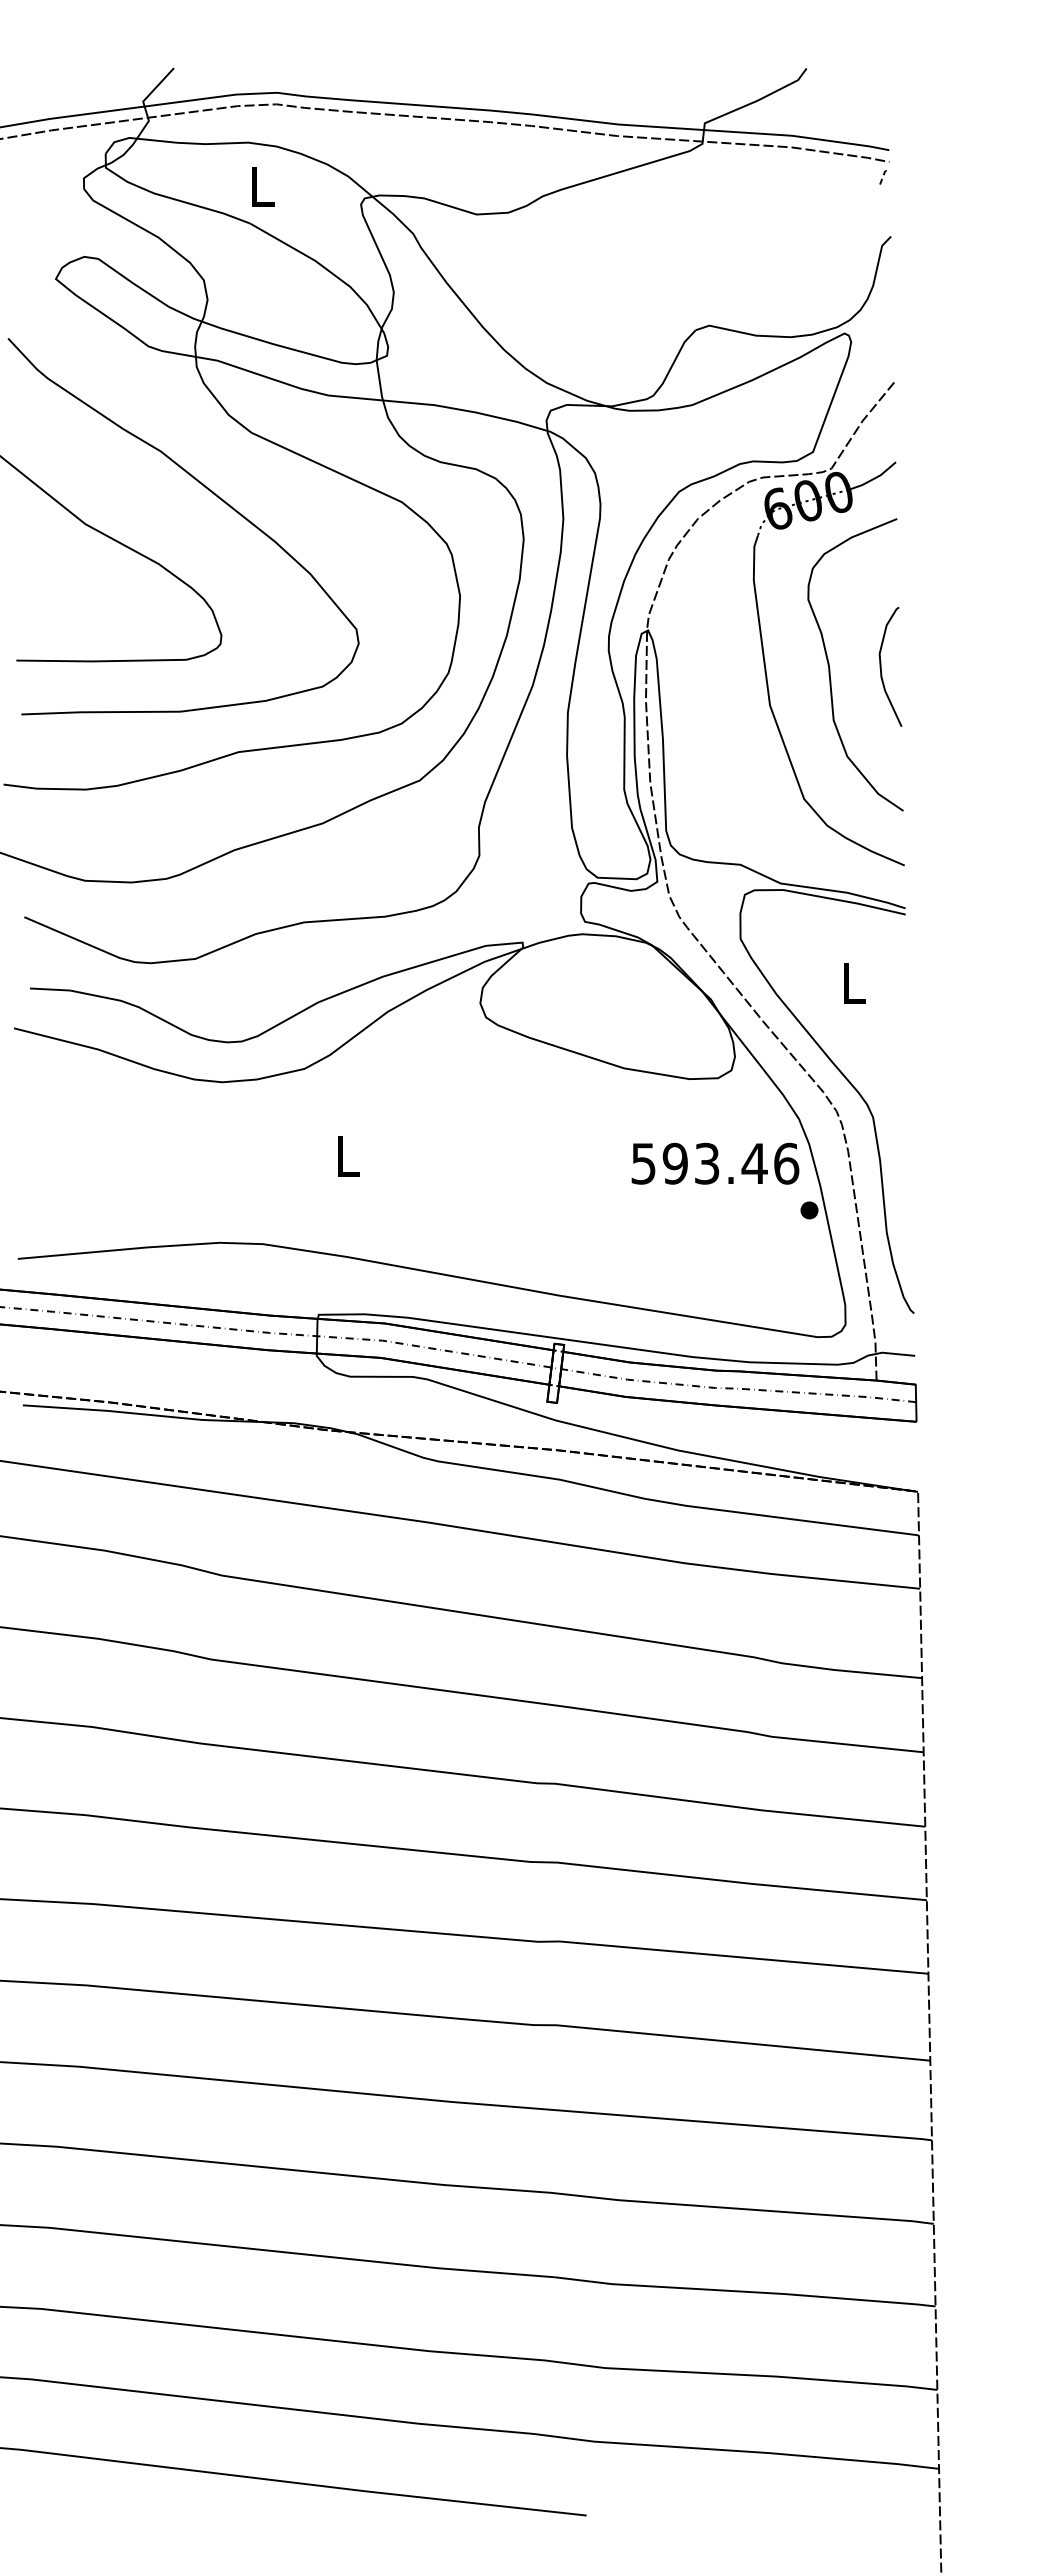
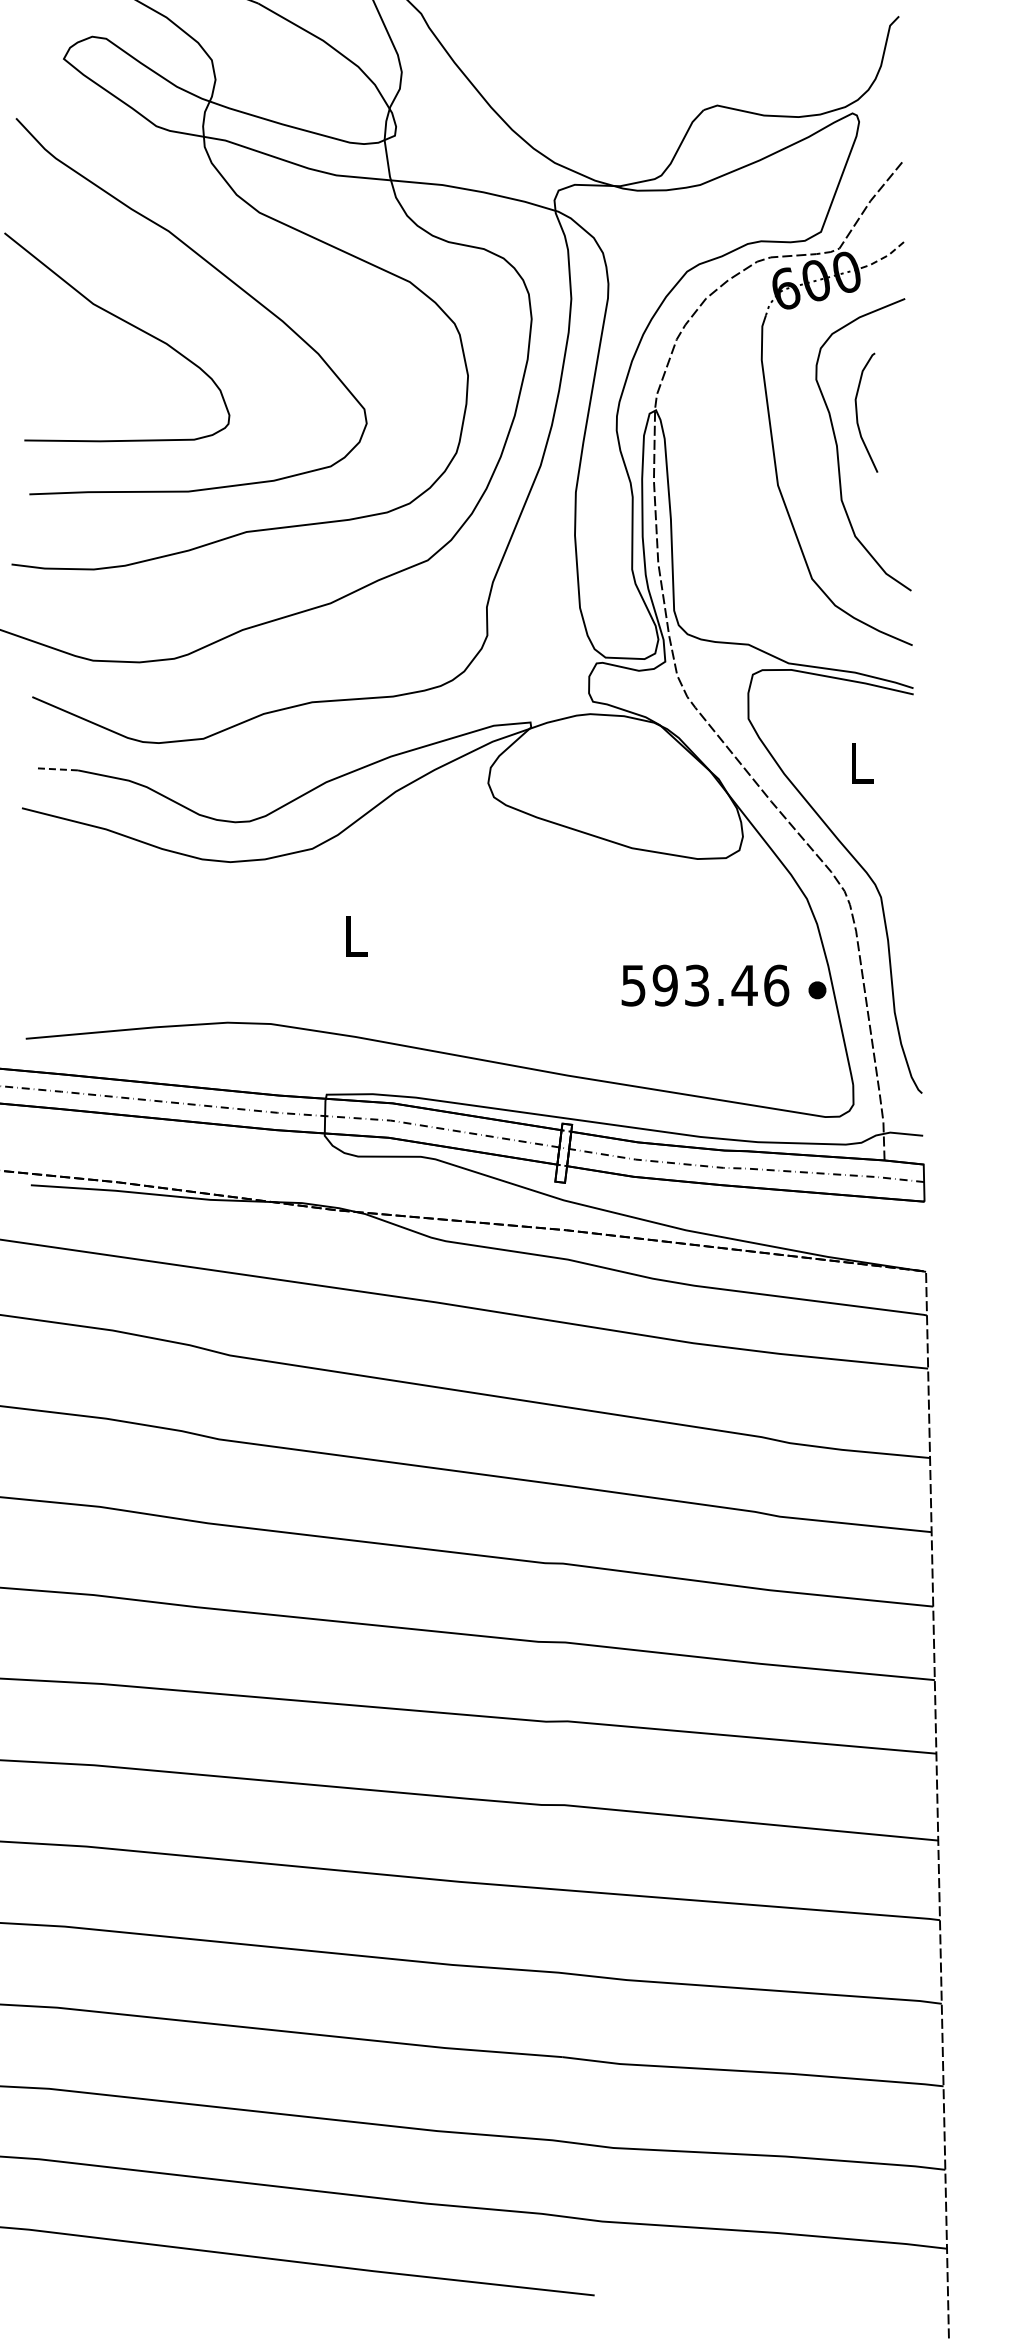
line: (874, 478) -> (882, 258), solid -> dashed
curve: (881, 666) -> (857, 412), moved
line: (50, 989) -> (58, 769), solid -> dashed
text: (715, 1163) -> (705, 985), moved

